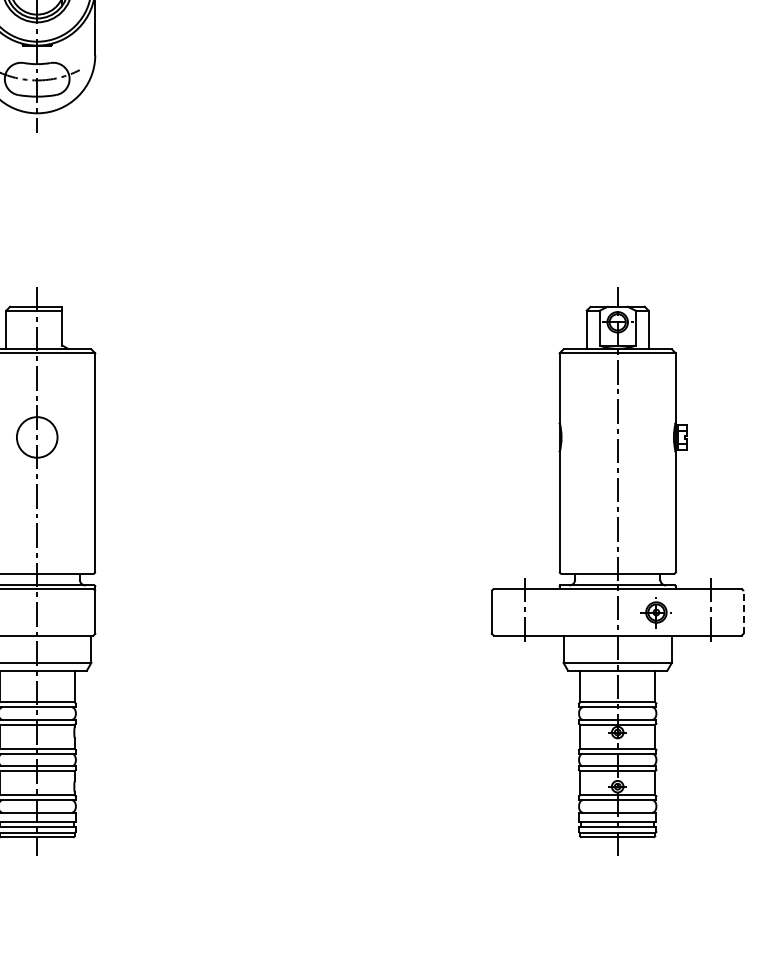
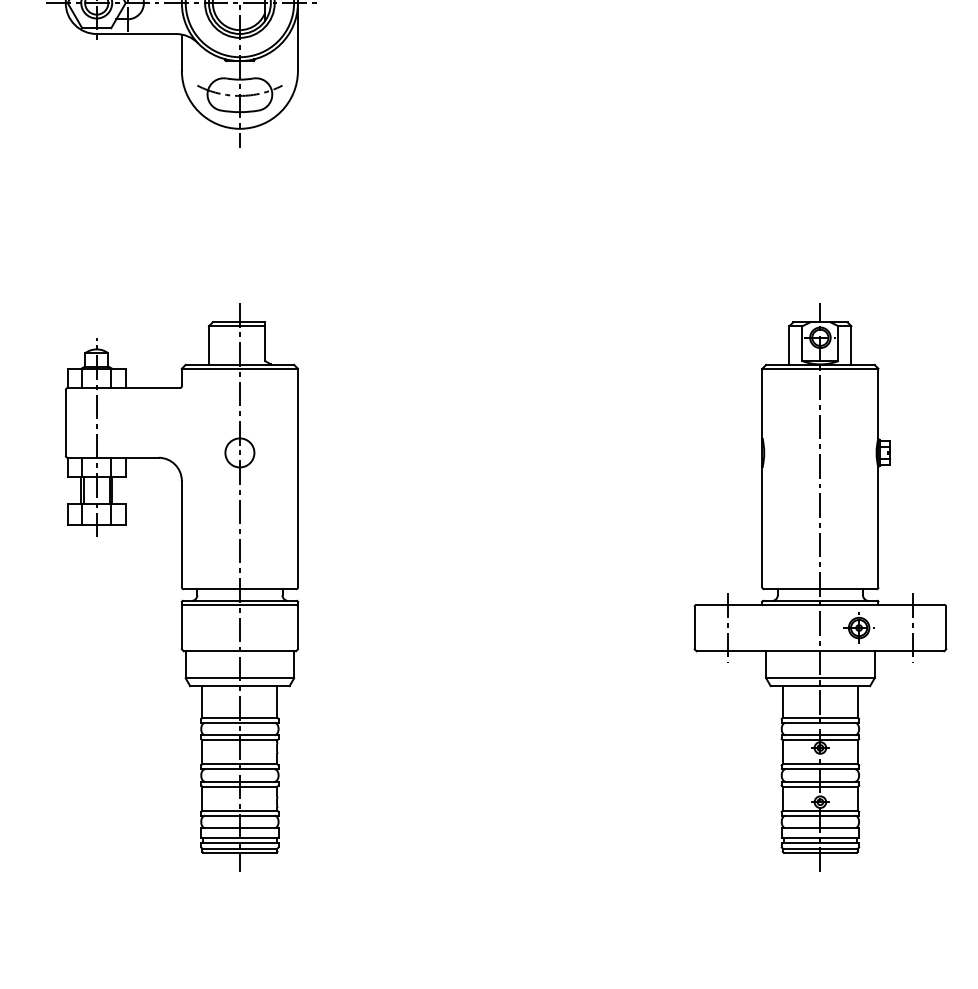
circle: (36, 437) -> (239, 452), size x0.71
line: (743, 612) -> (946, 627), dashed -> solid

